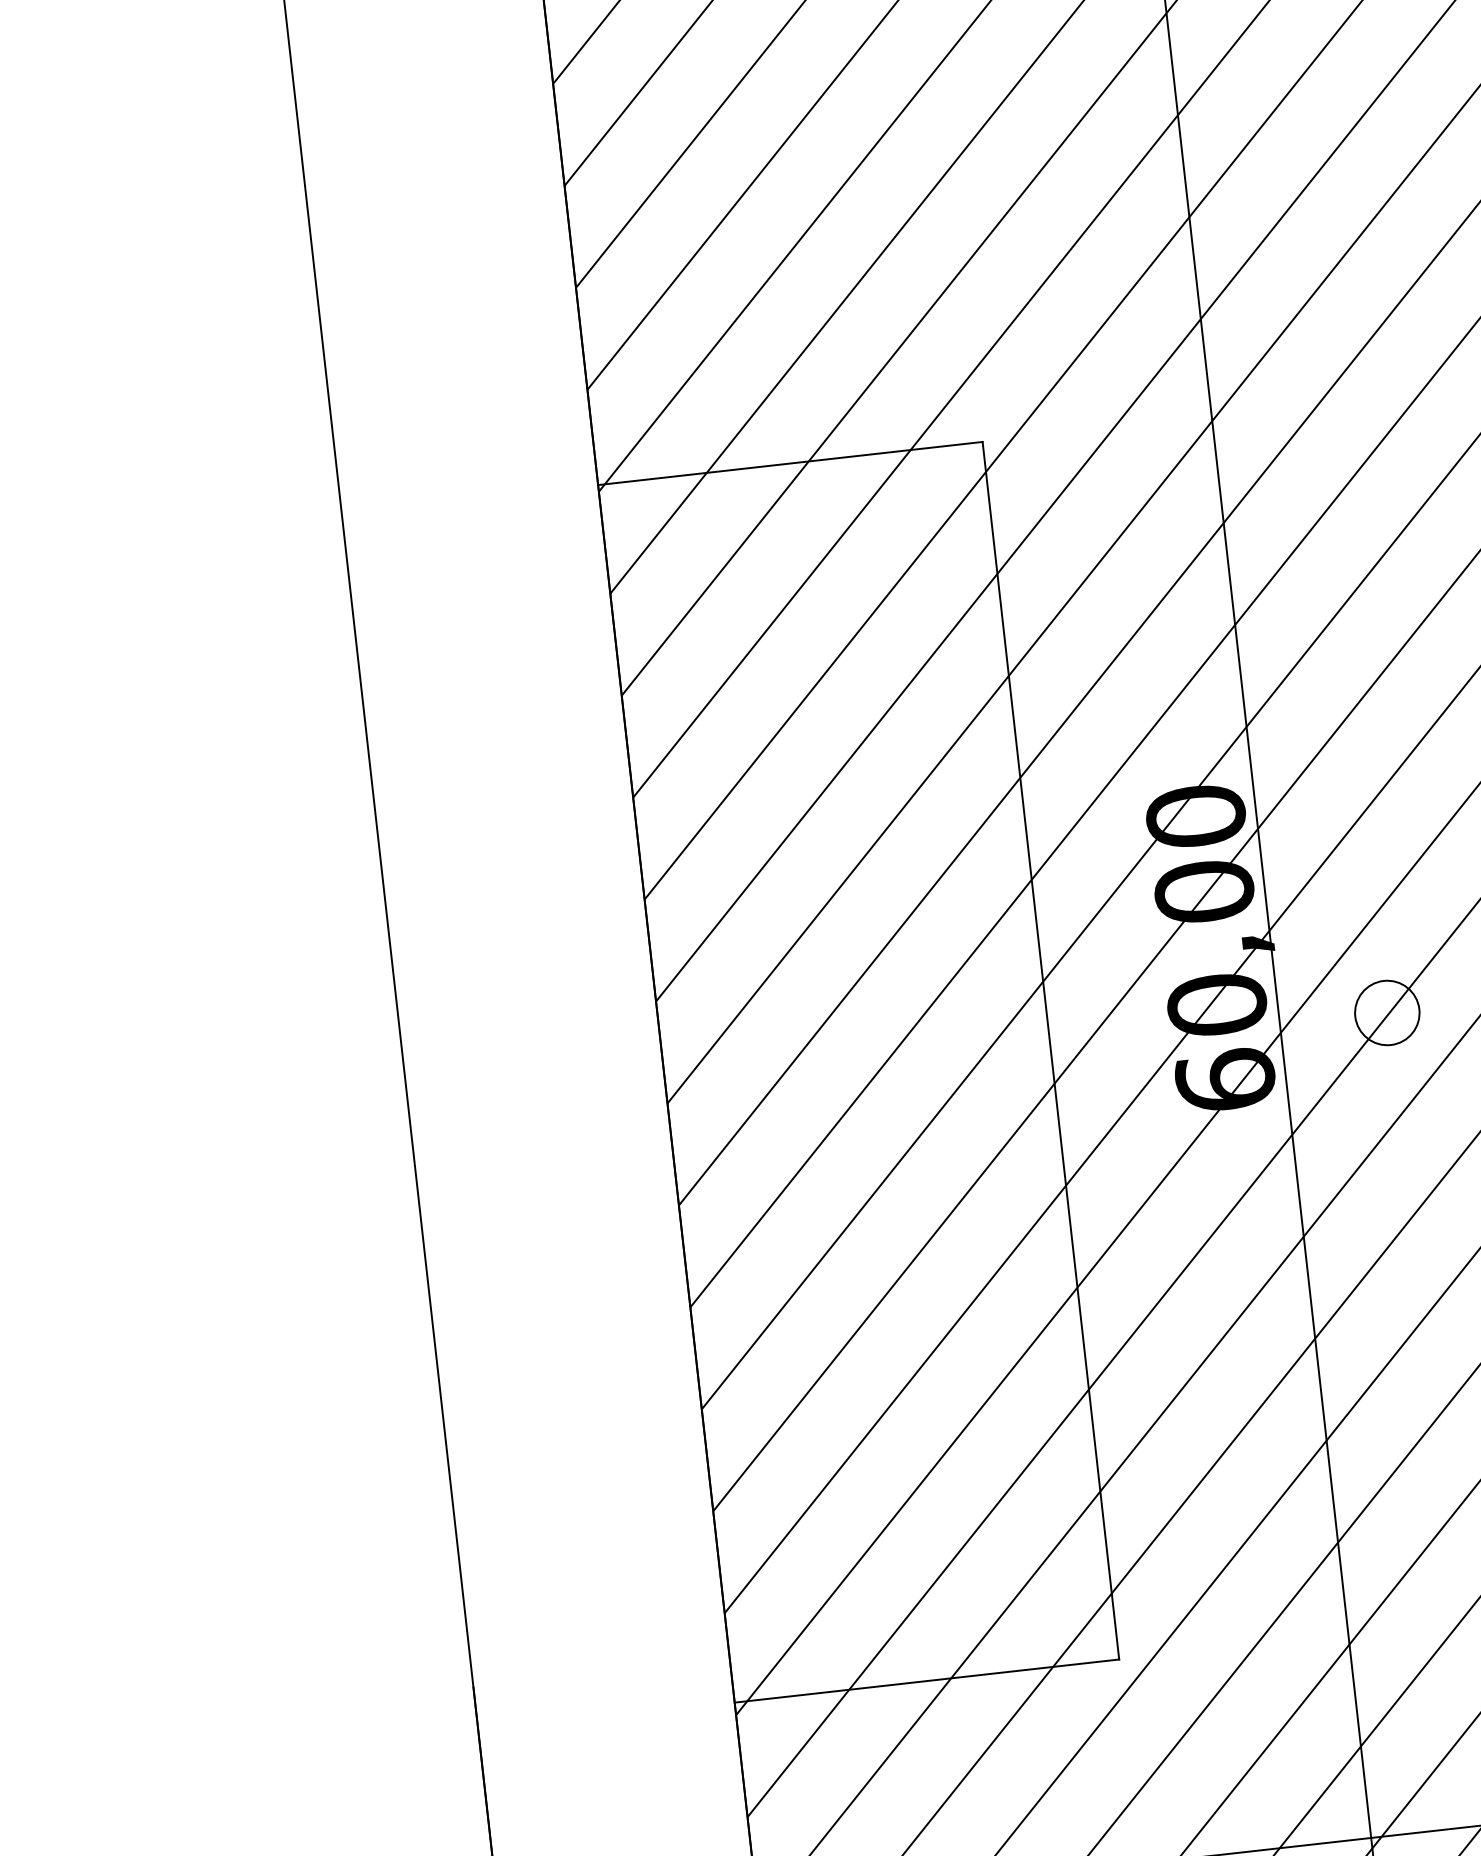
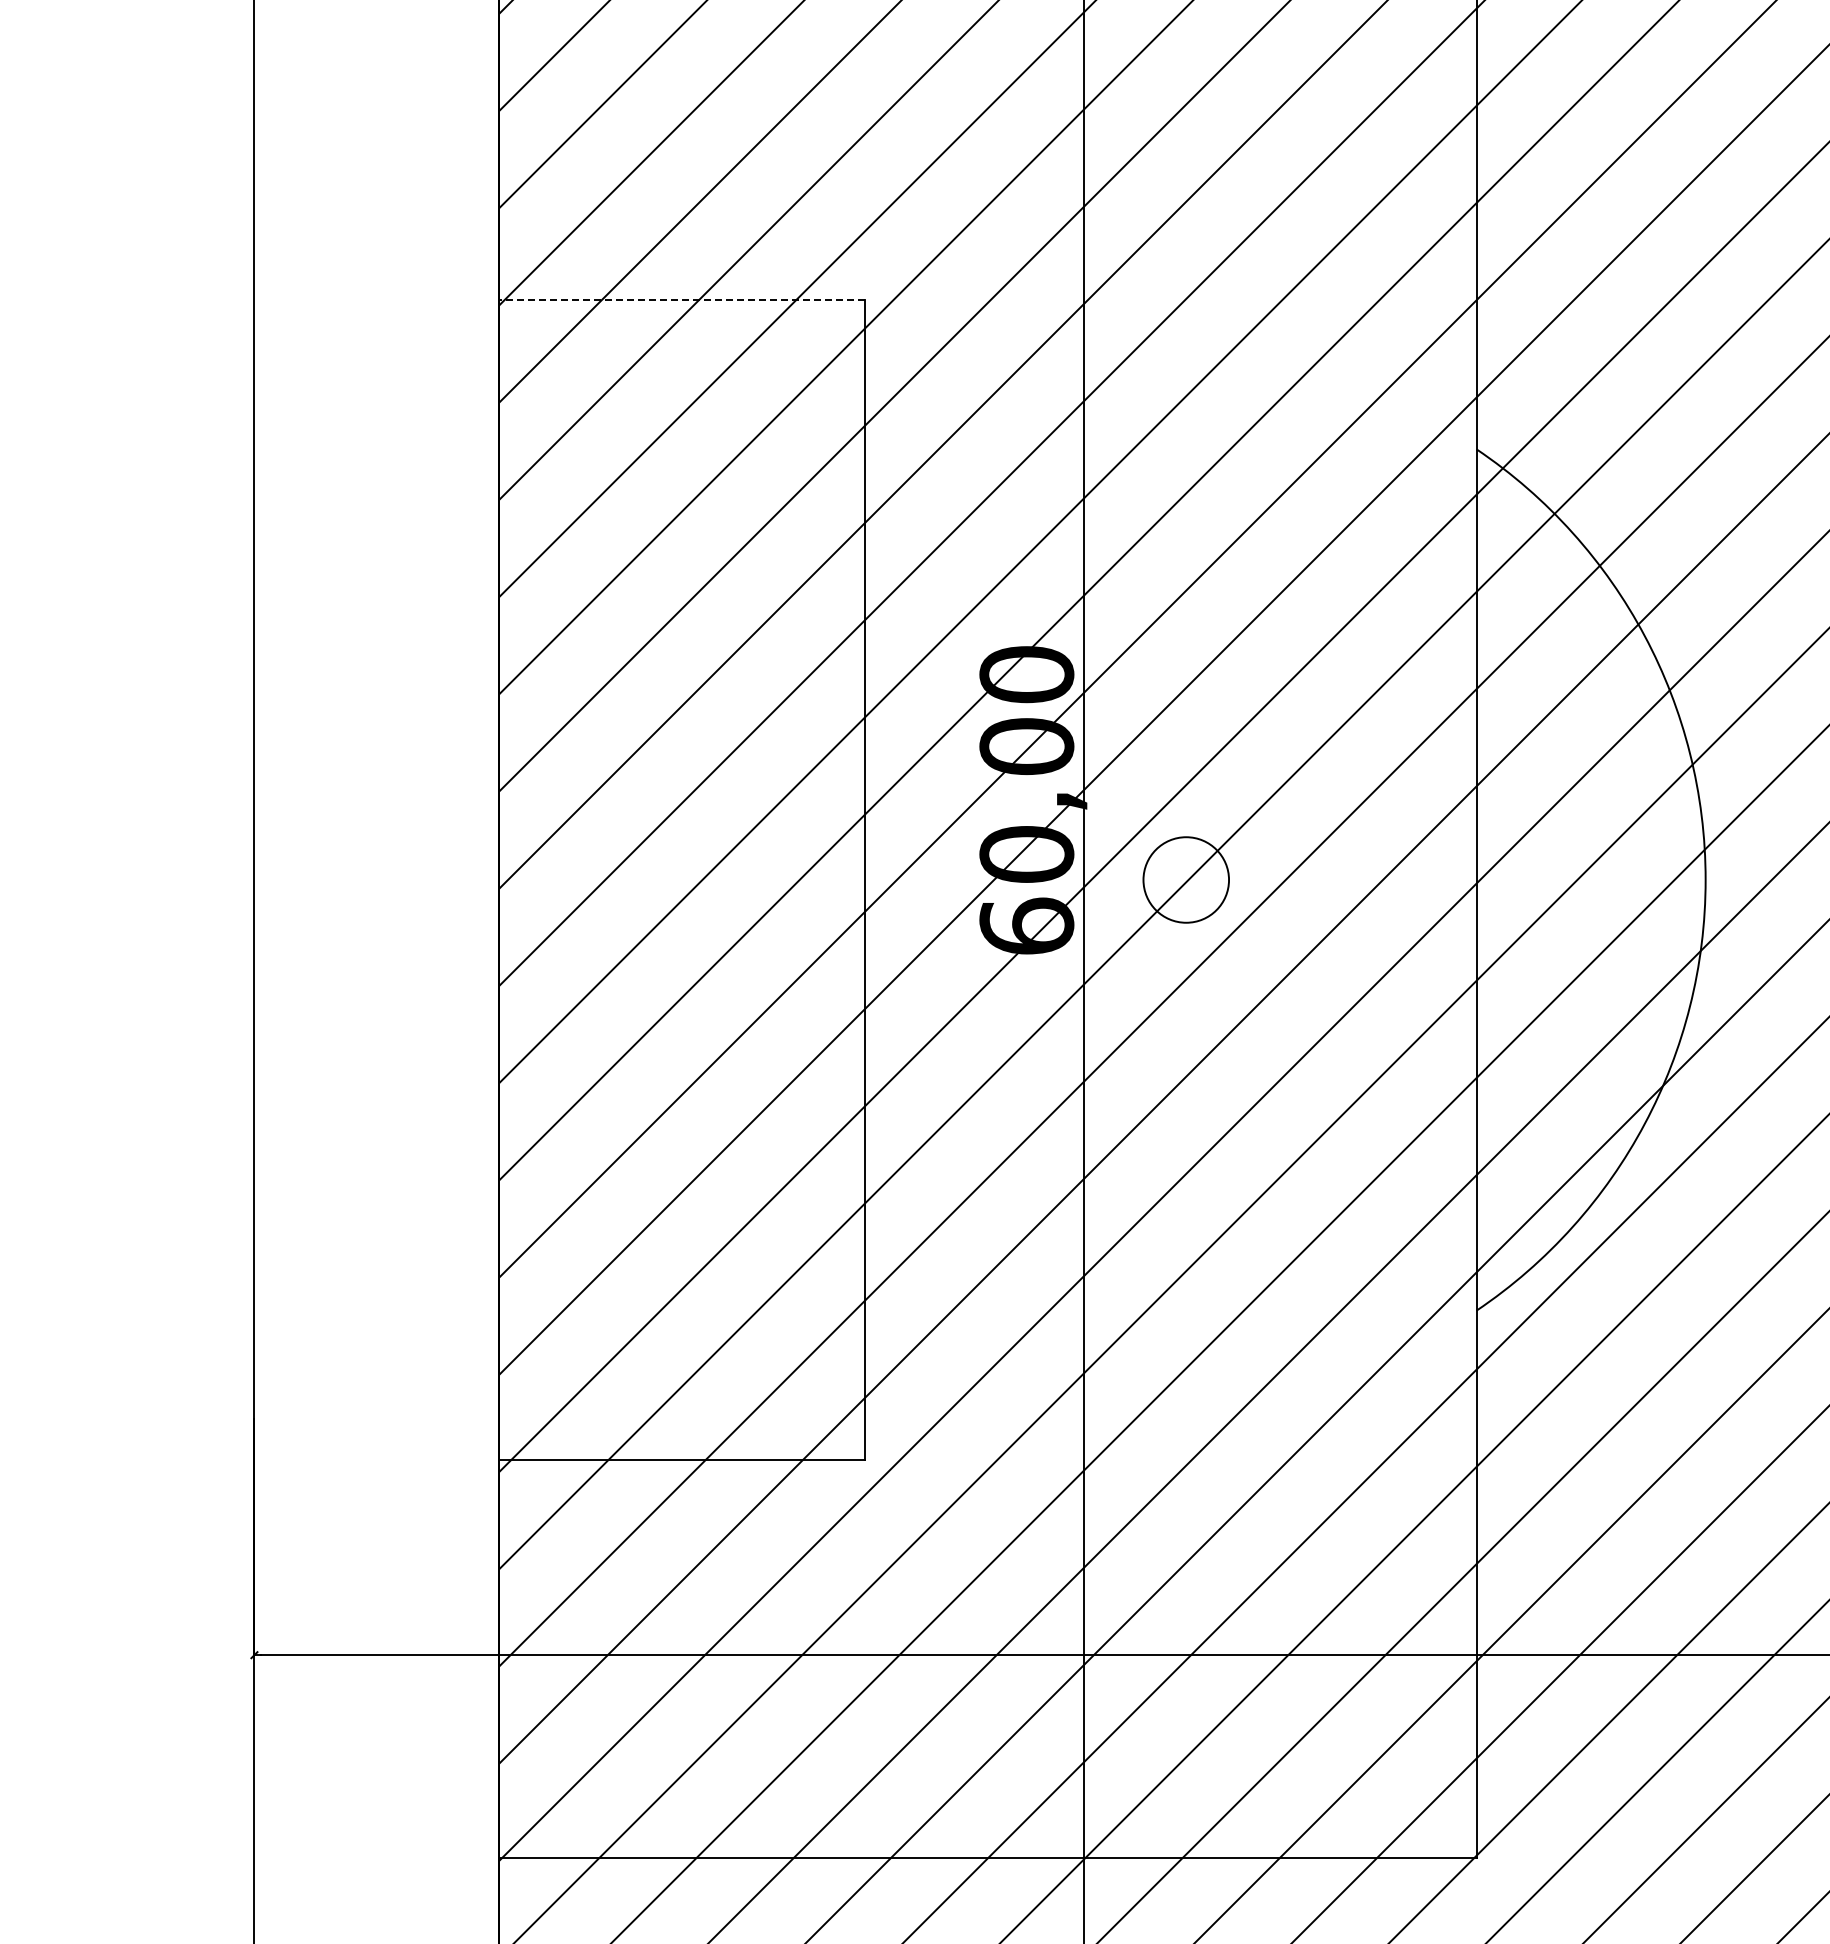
line: (789, 463) -> (681, 299), solid -> dashed
circle: (1386, 1012) -> (1185, 879), size x1.4

